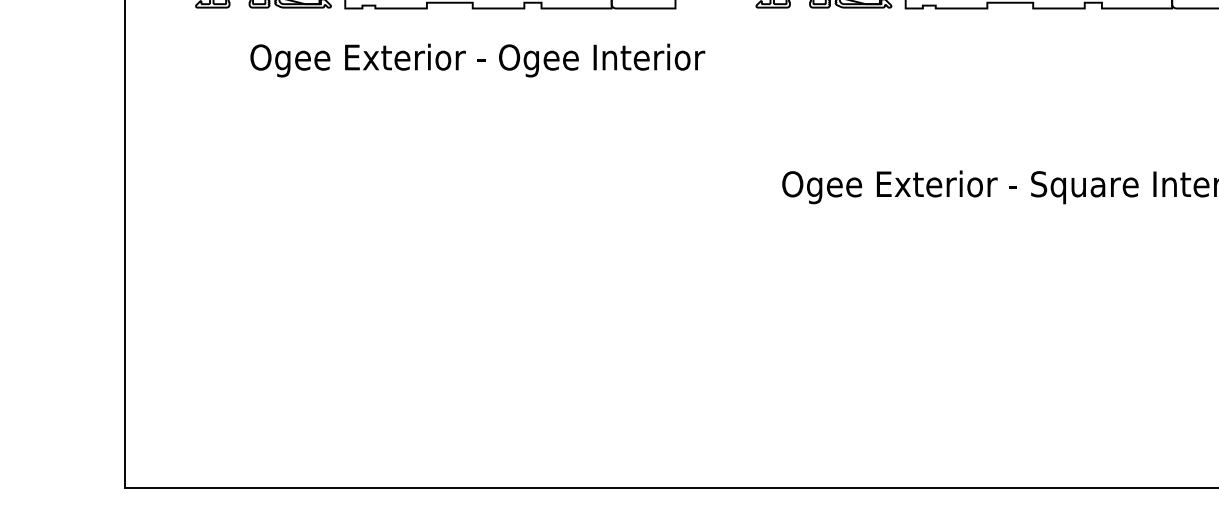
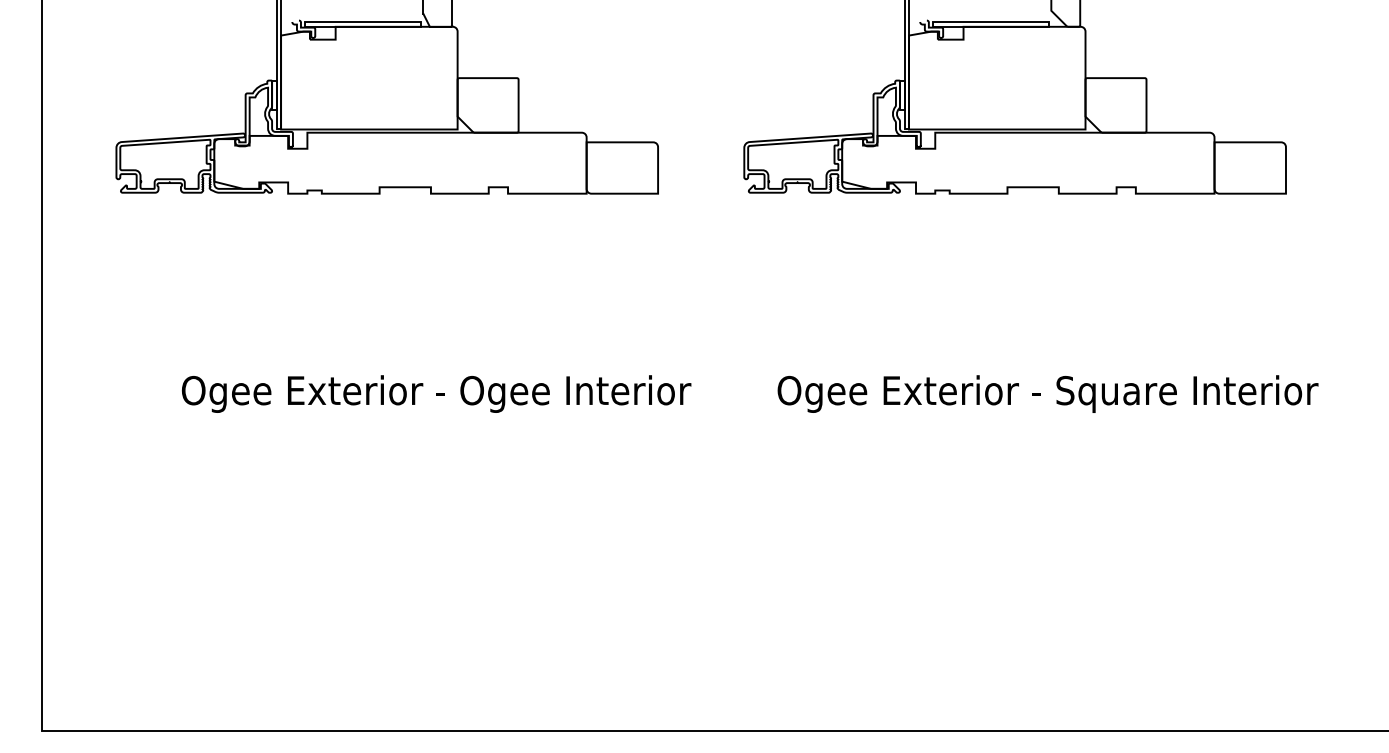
text: (477, 60) -> (436, 393), moved

